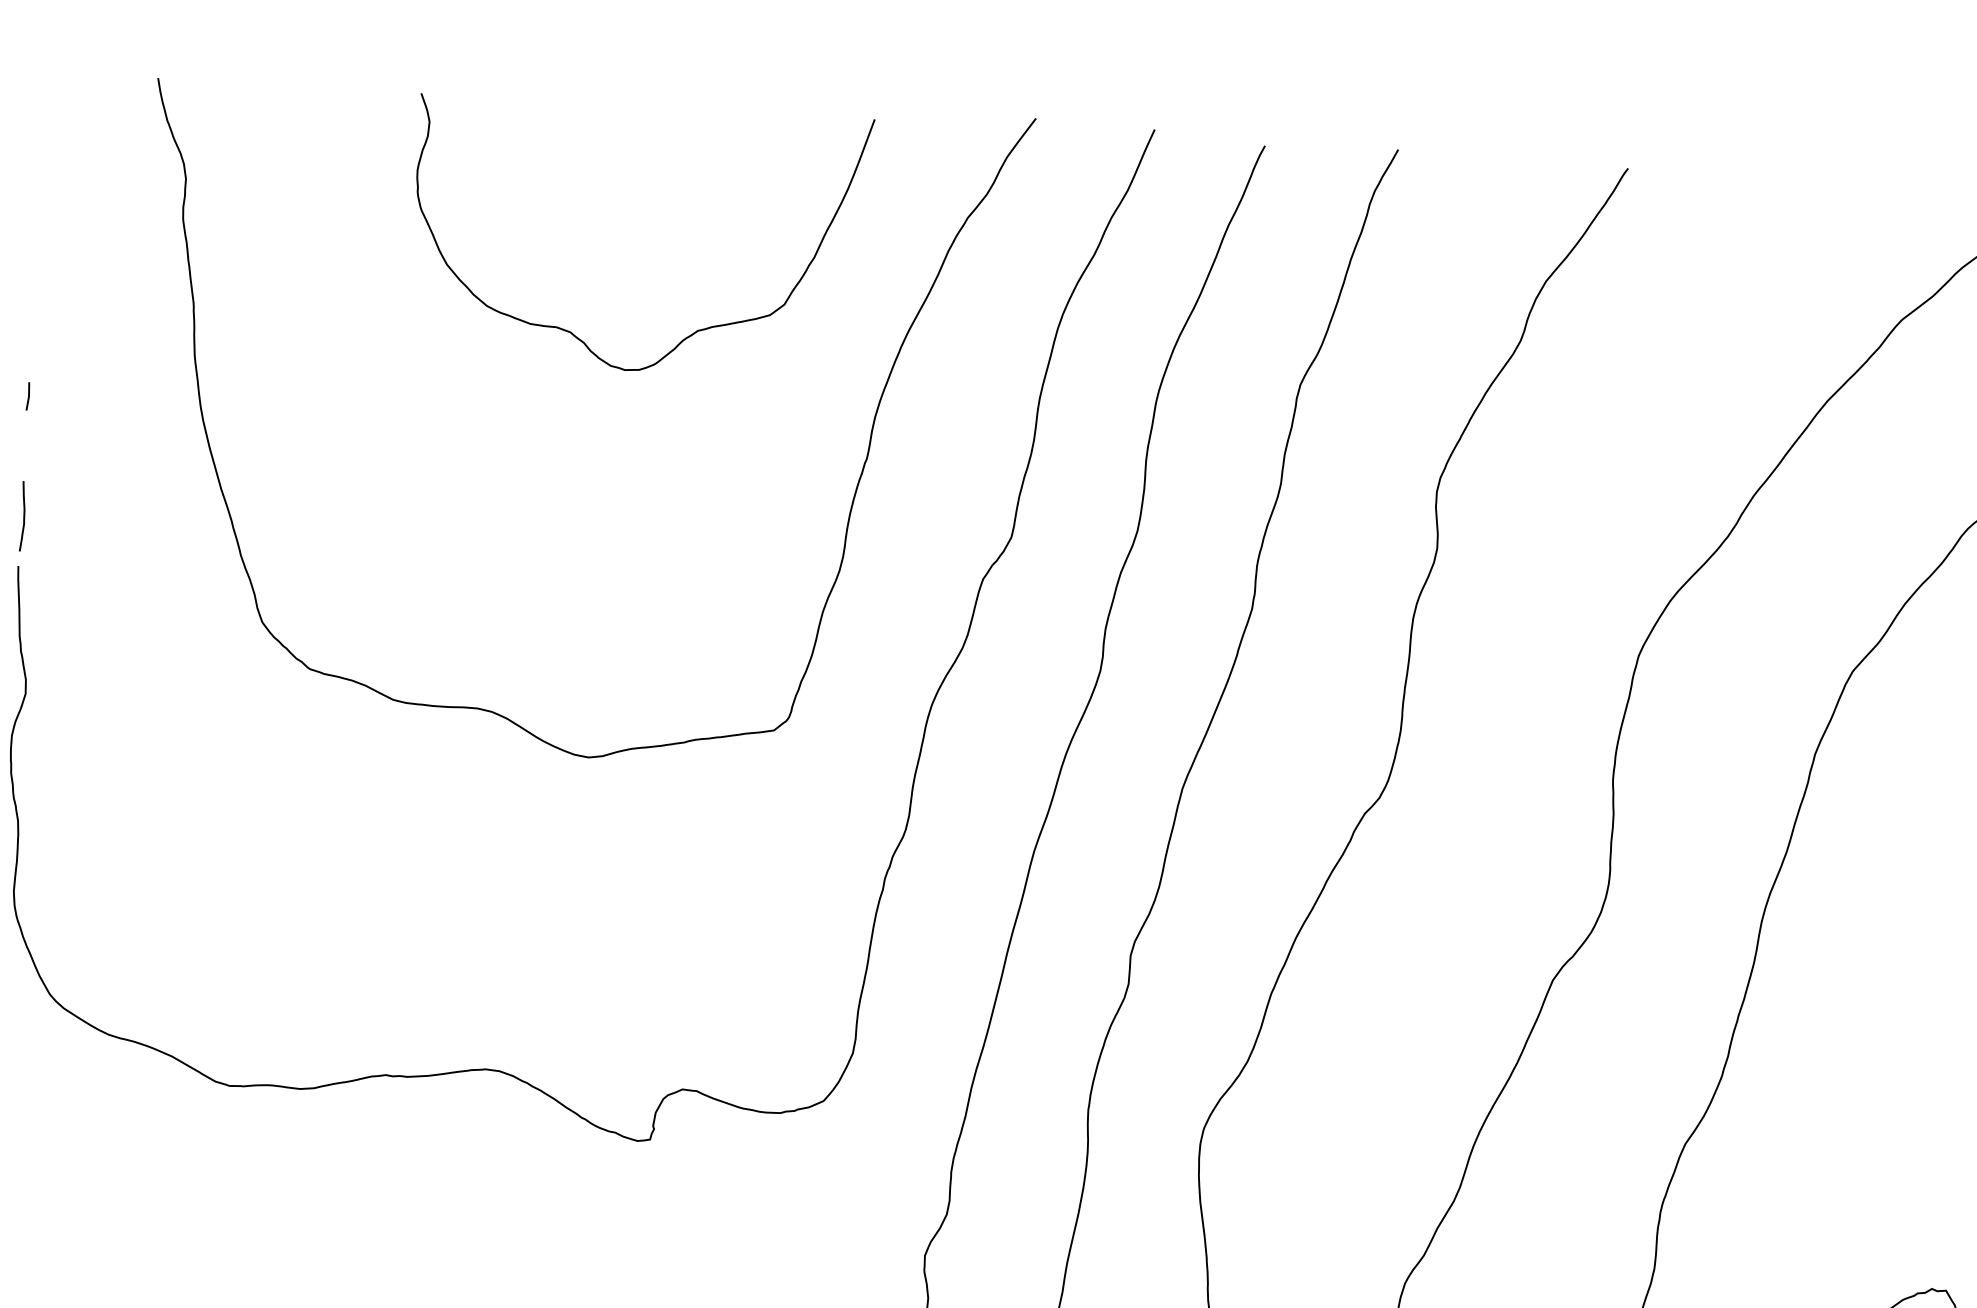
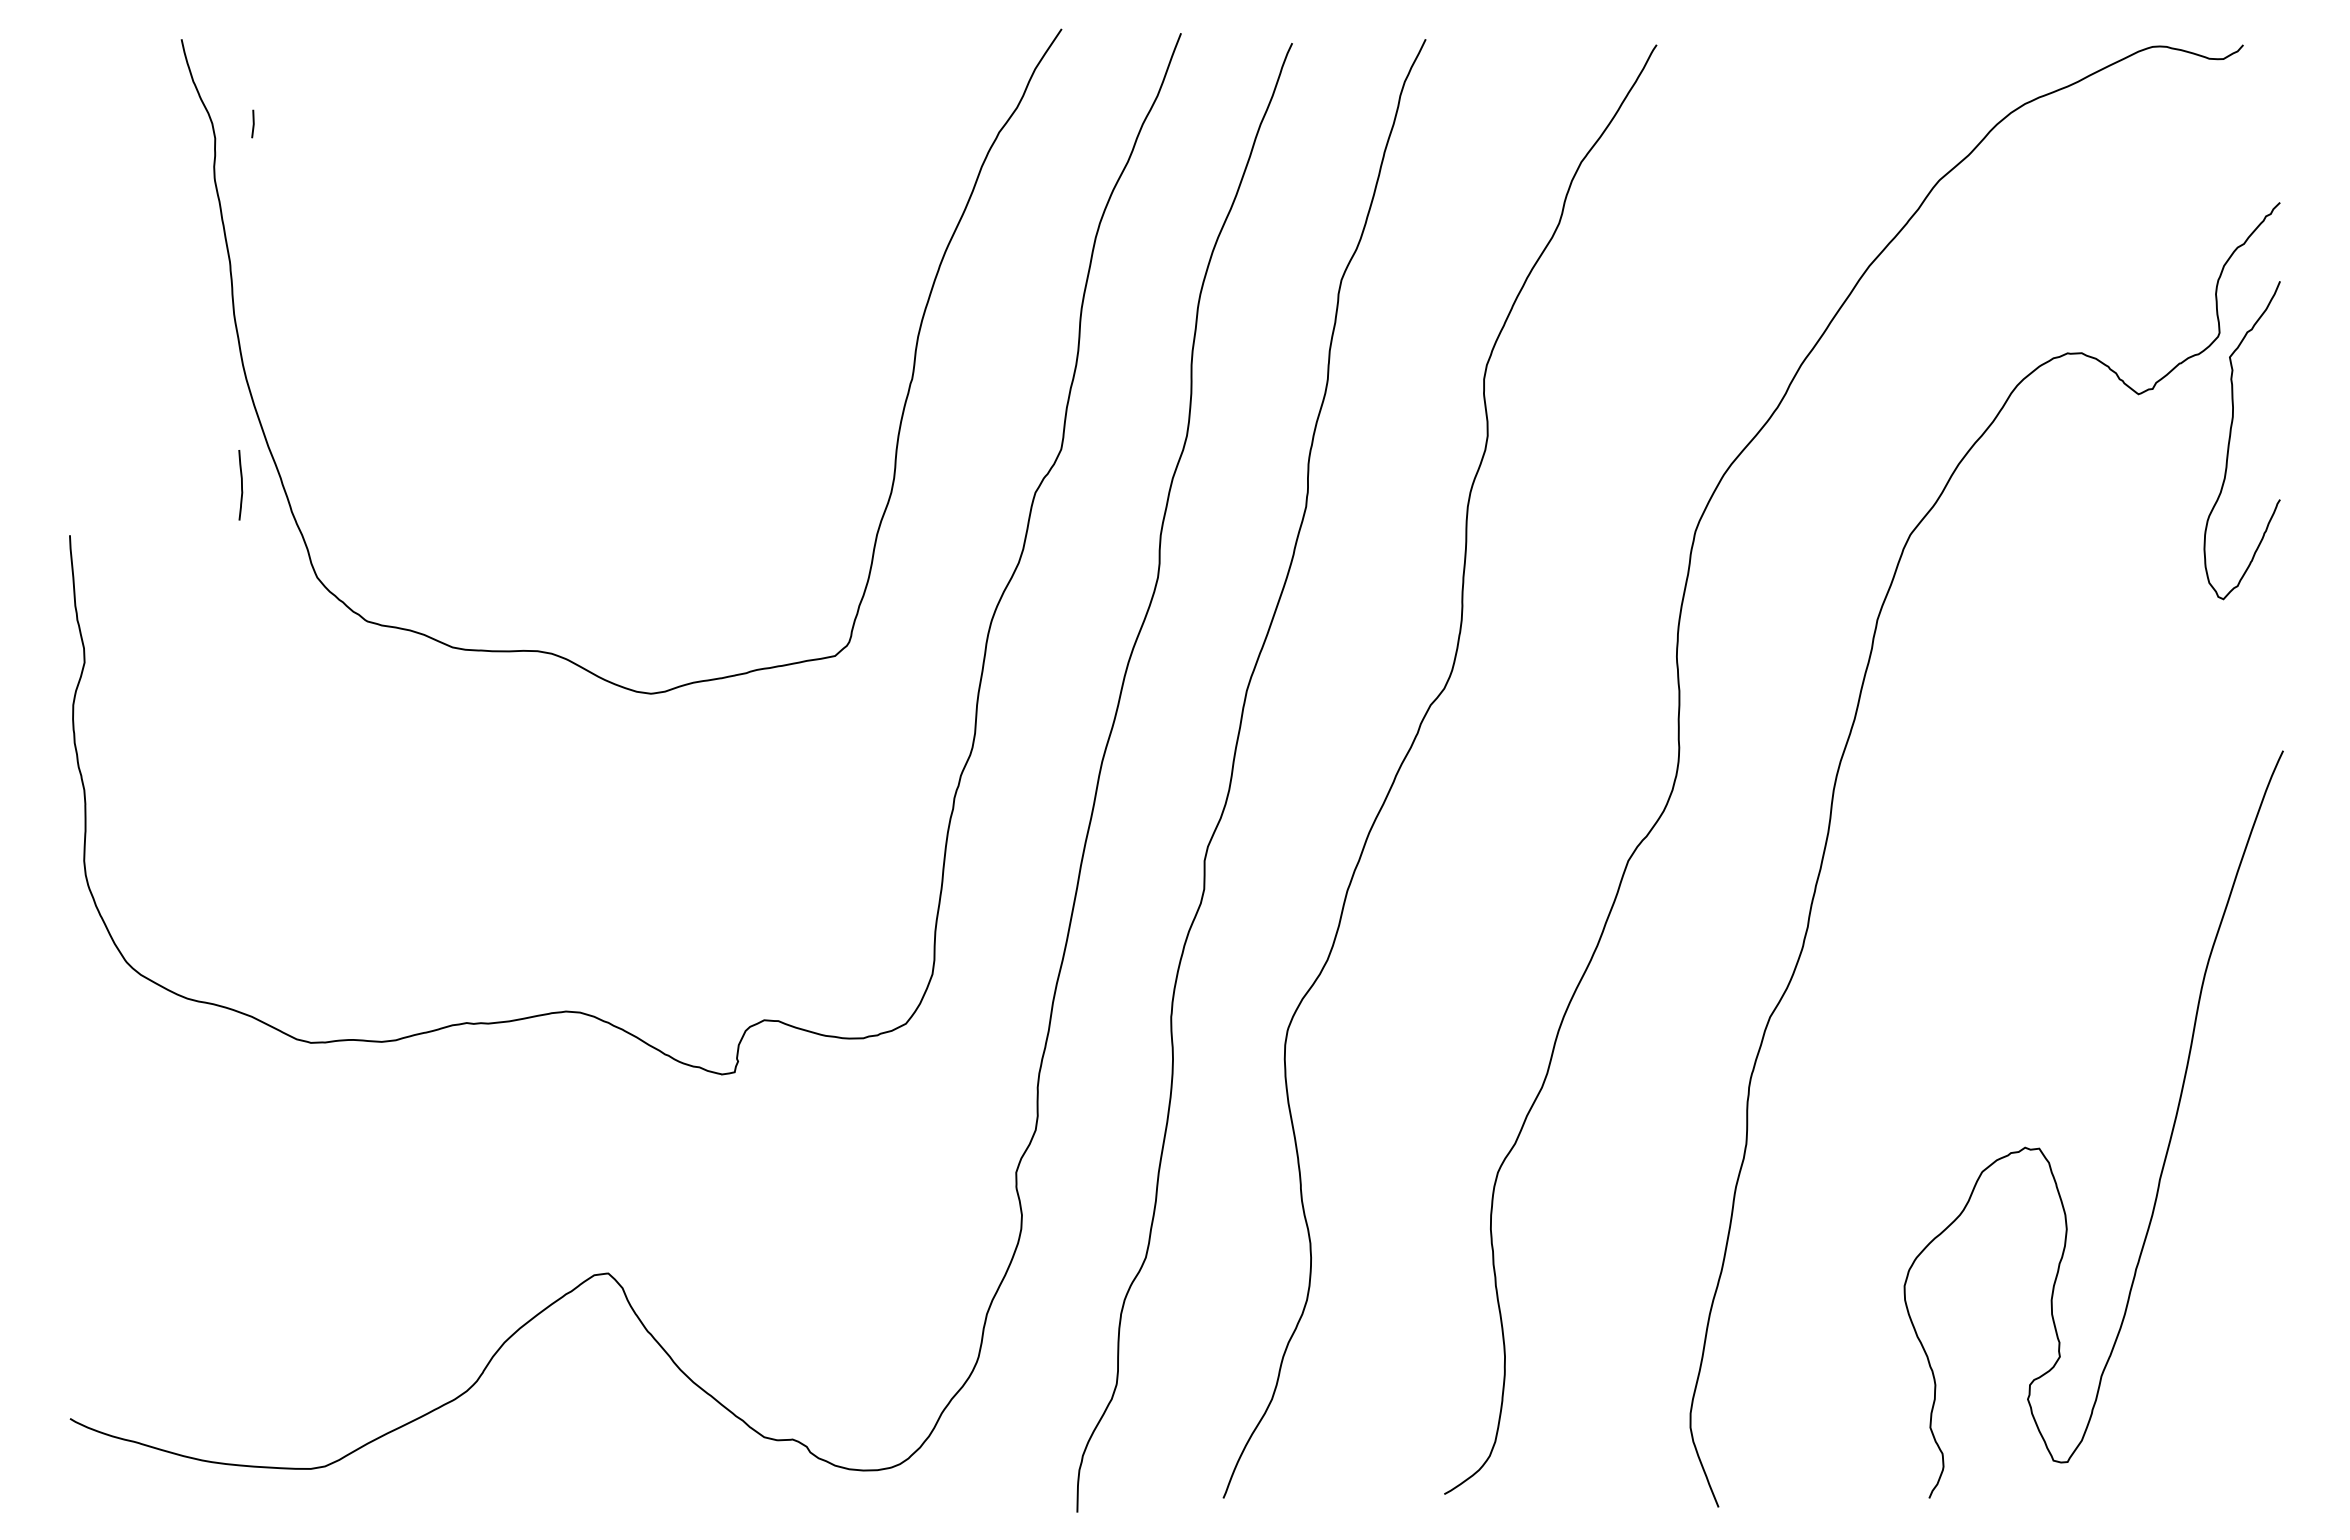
curve: (696, 330) -> (734, 260), removed
line: (27, 395) -> (252, 123), moved
curve: (23, 516) -> (241, 485), moved

